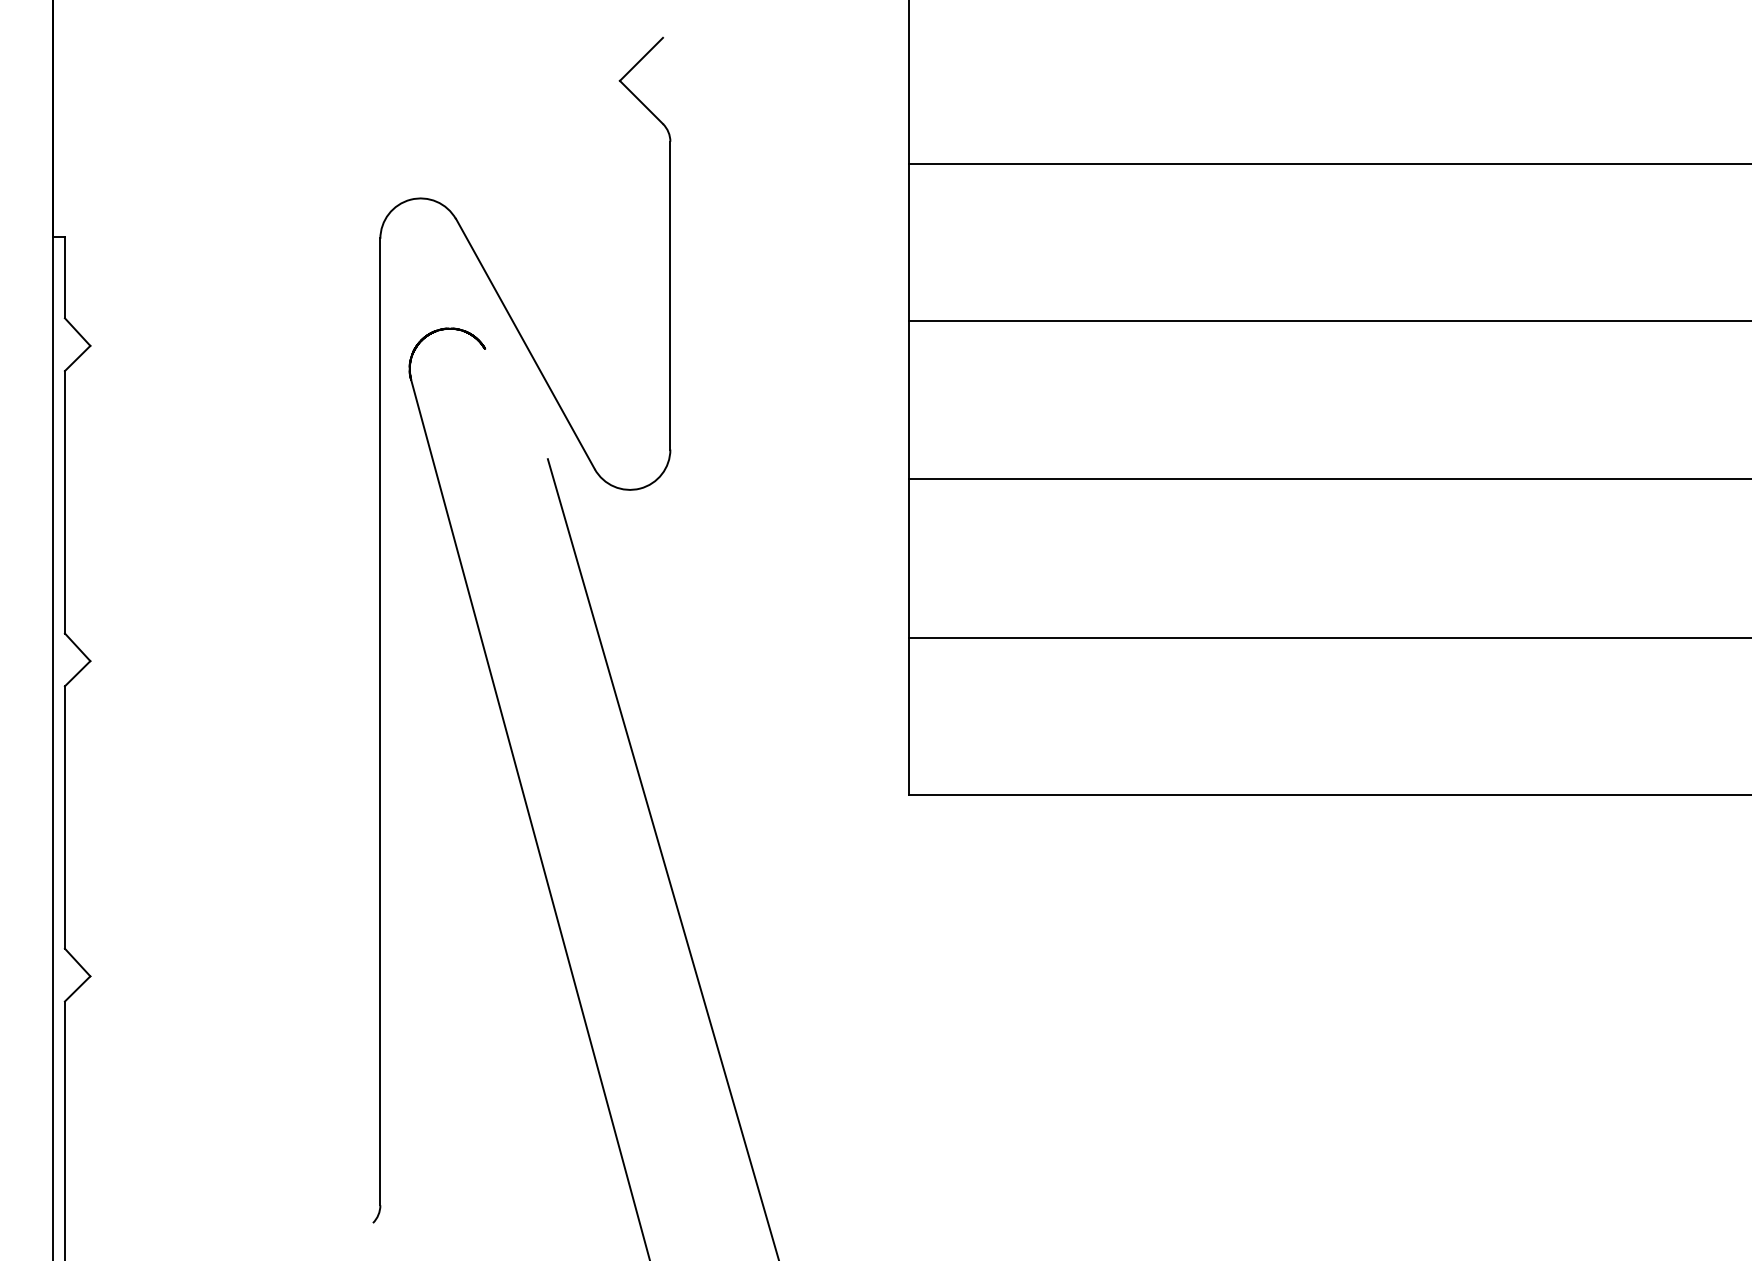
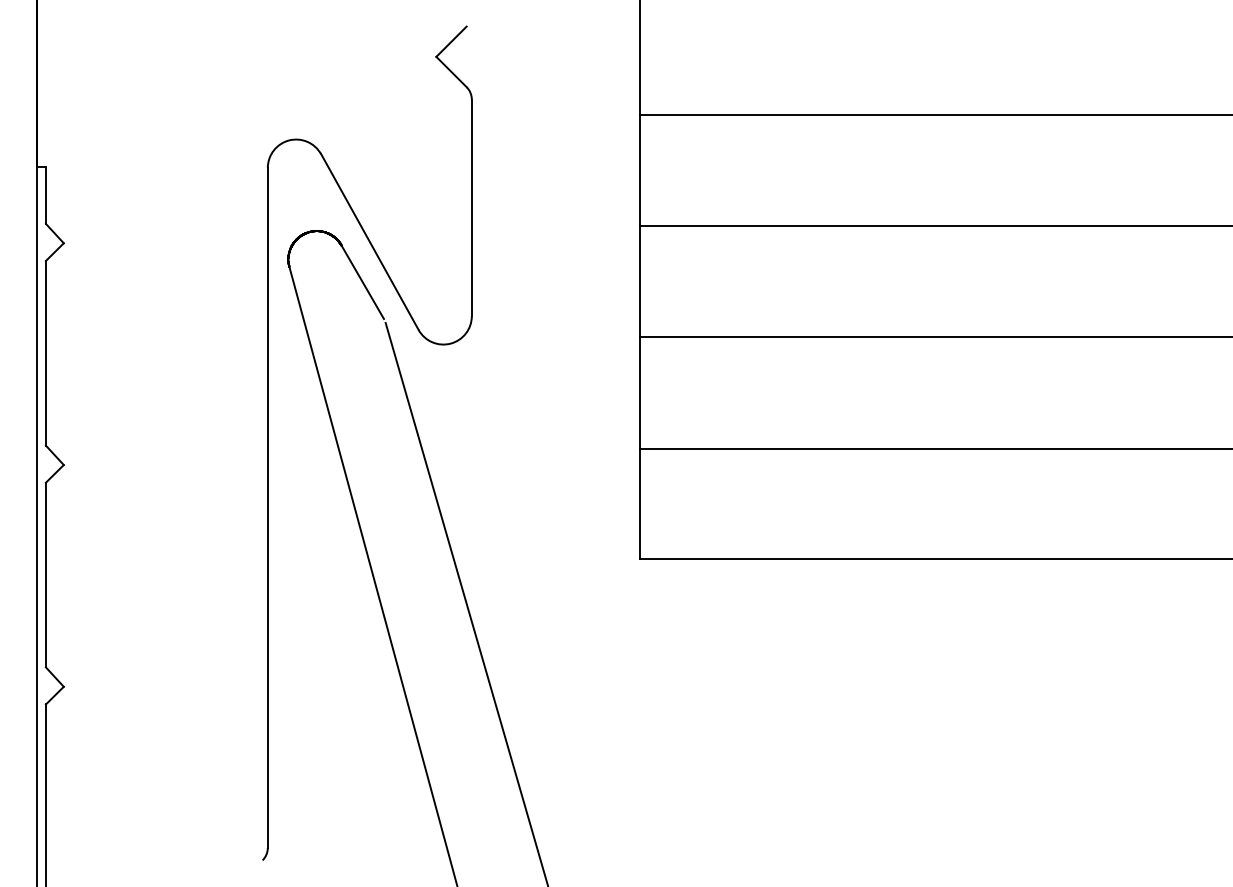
line: (514, 400) -> (362, 281), added

